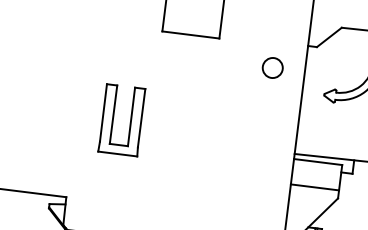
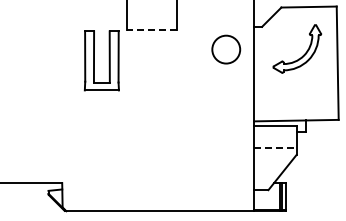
line: (191, 34) -> (152, 29), solid -> dashed
circle: (271, 67) -> (225, 49), size x1.6
part: (113, 118) -> (94, 60), moved
line: (314, 187) -> (275, 148), solid -> dashed

